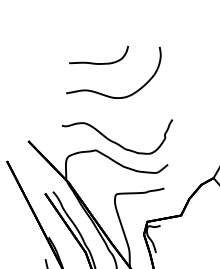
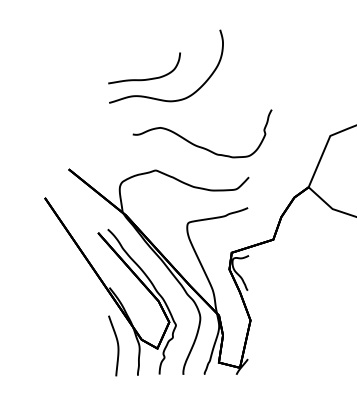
curve: (99, 63) -> (146, 78), moved
curve: (110, 139) -> (196, 144), moved

